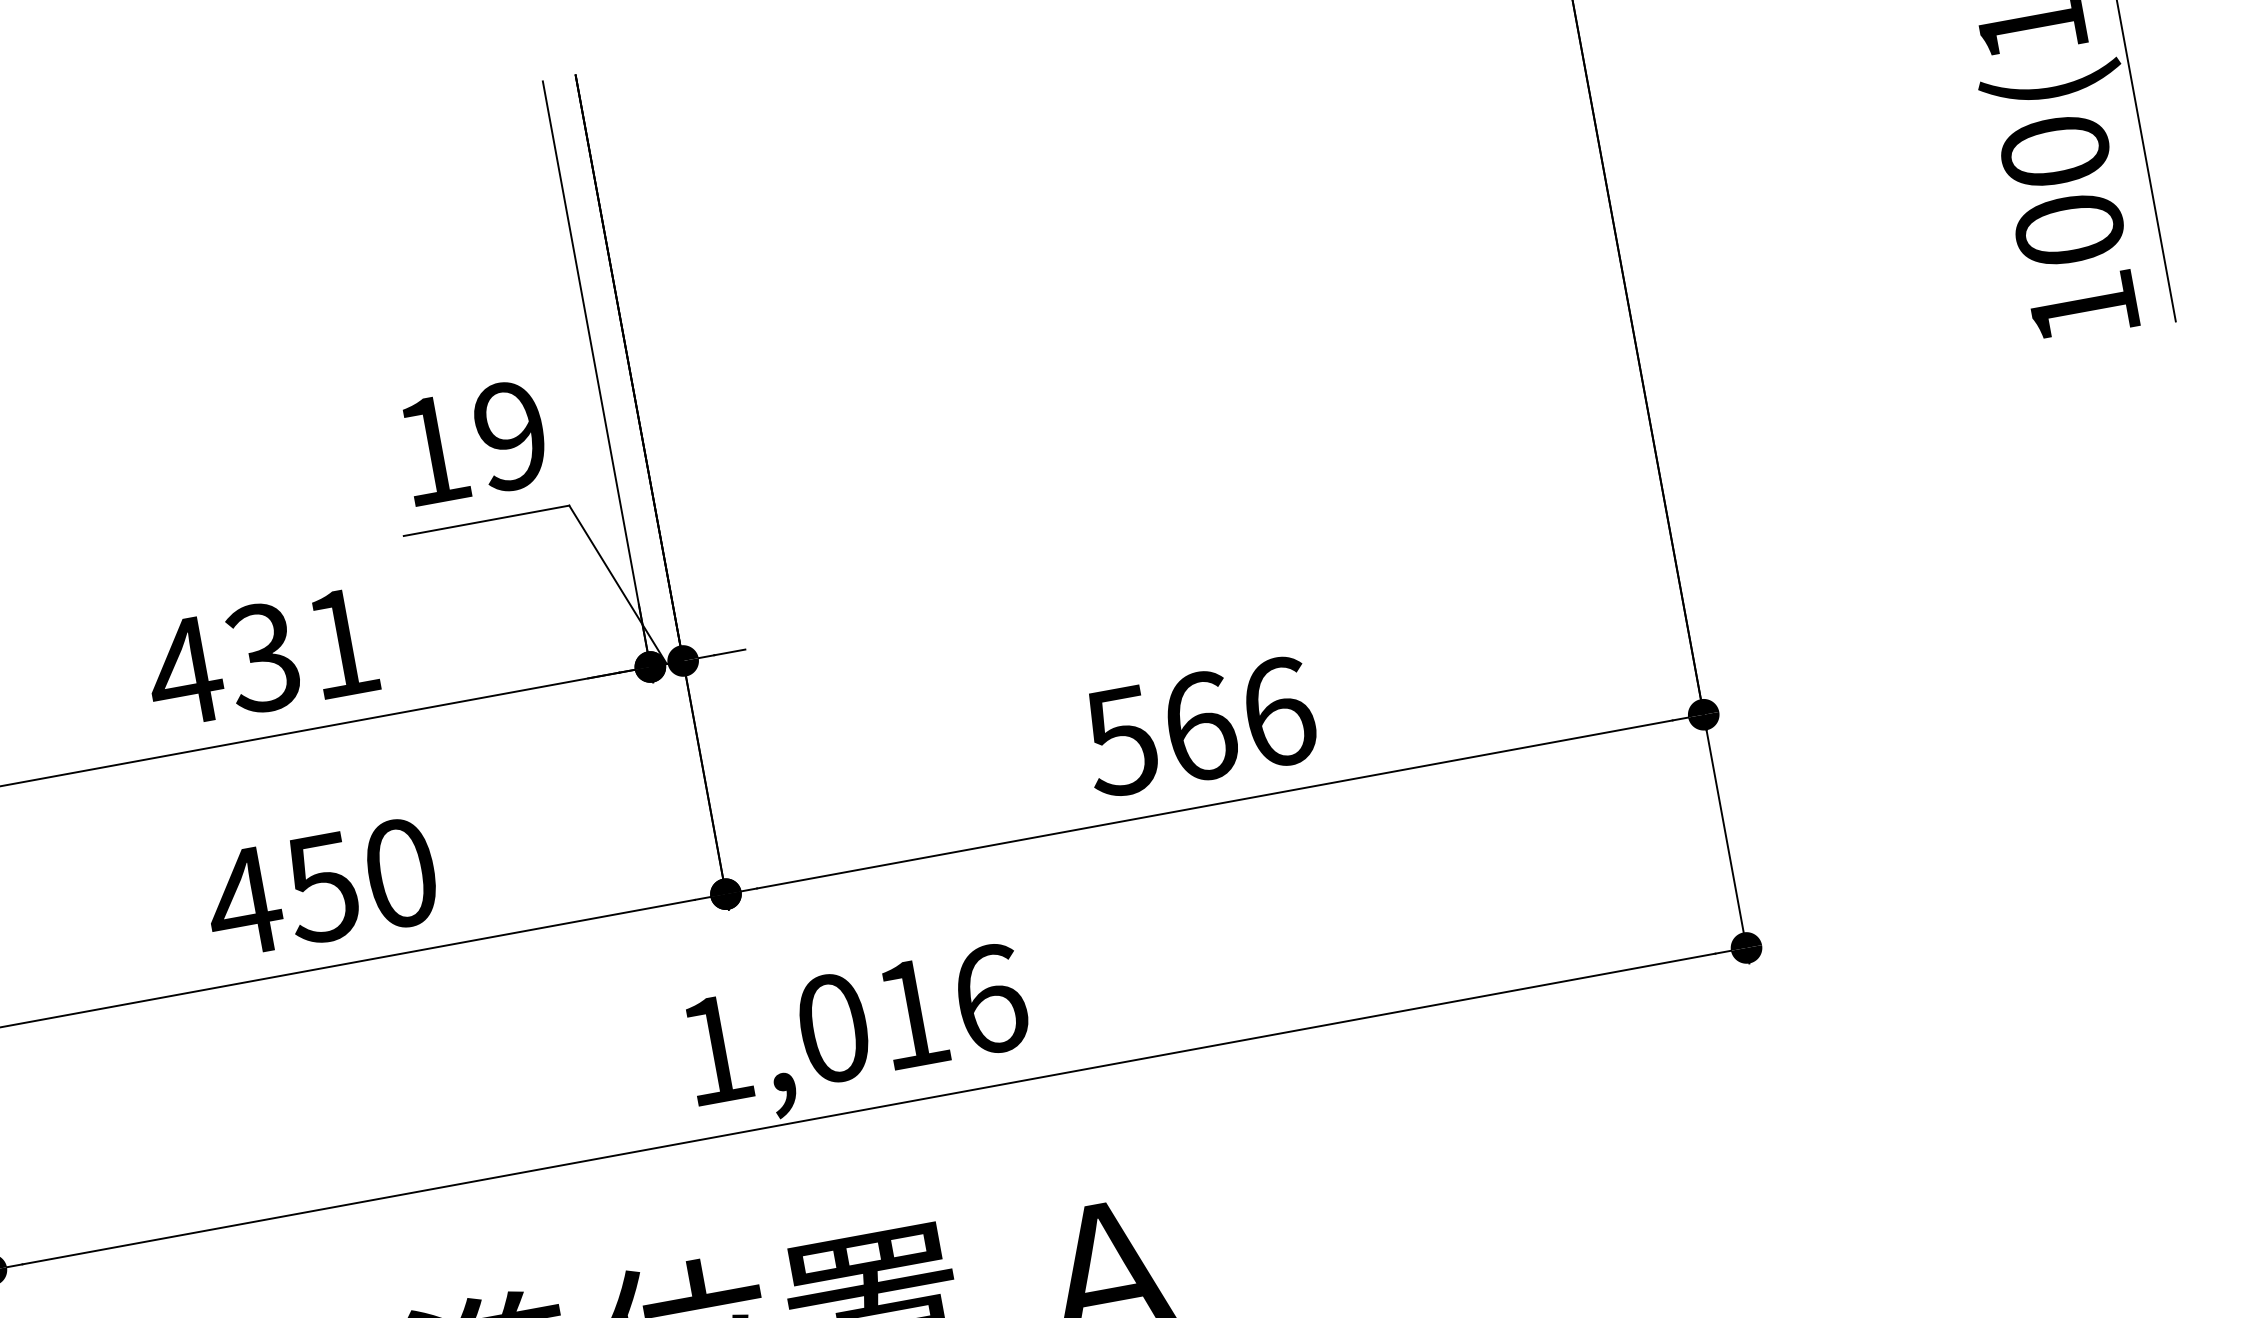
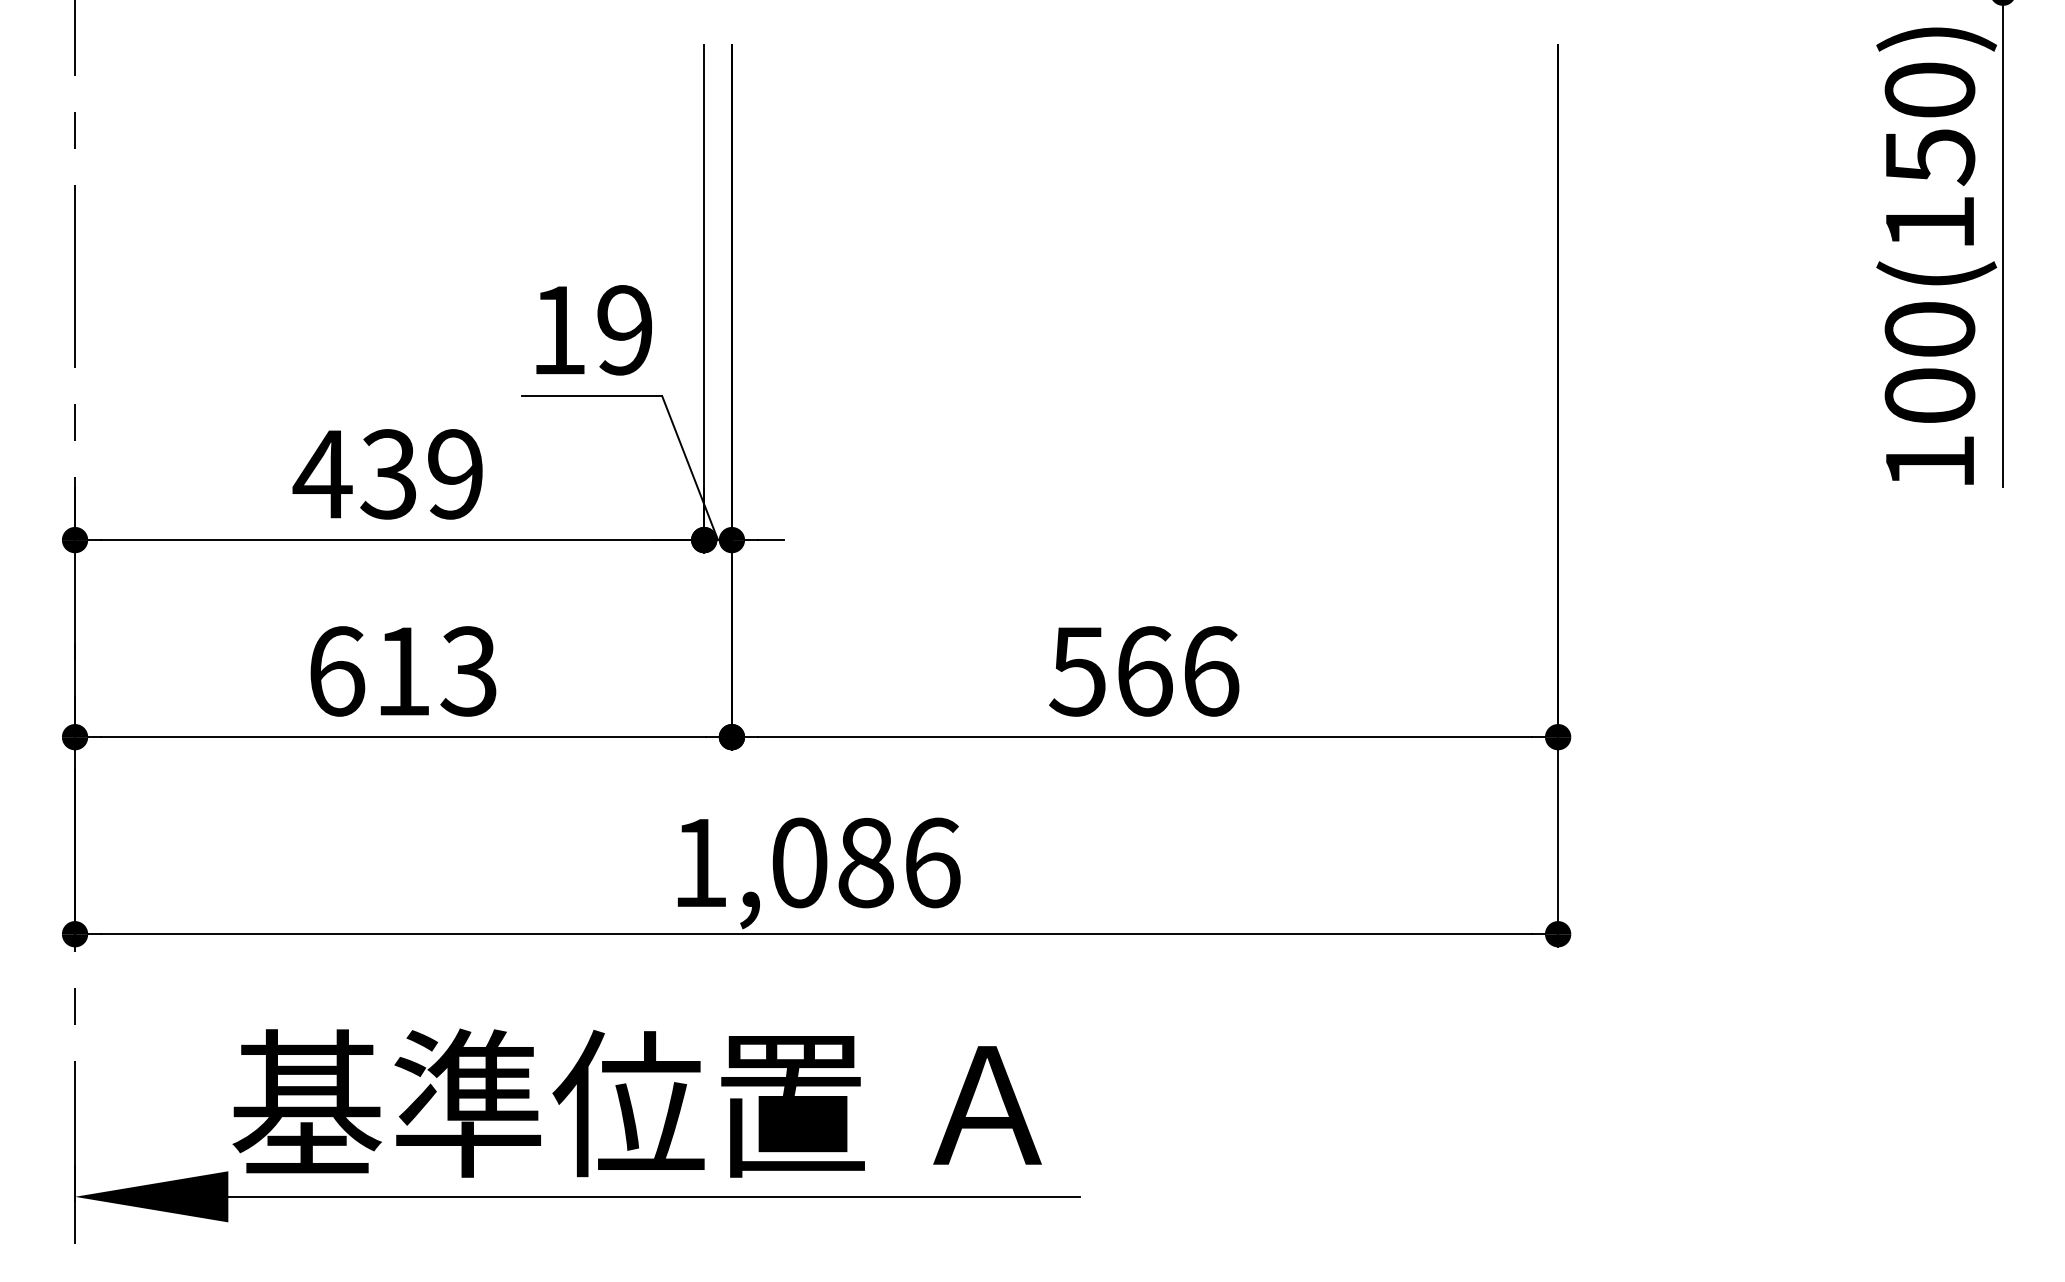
text: (341, 643) -> (455, 474), 431 -> 439
text: (320, 888) -> (401, 671), 450 -> 613
text: (911, 1013) -> (865, 862), 1,016 -> 1,086

